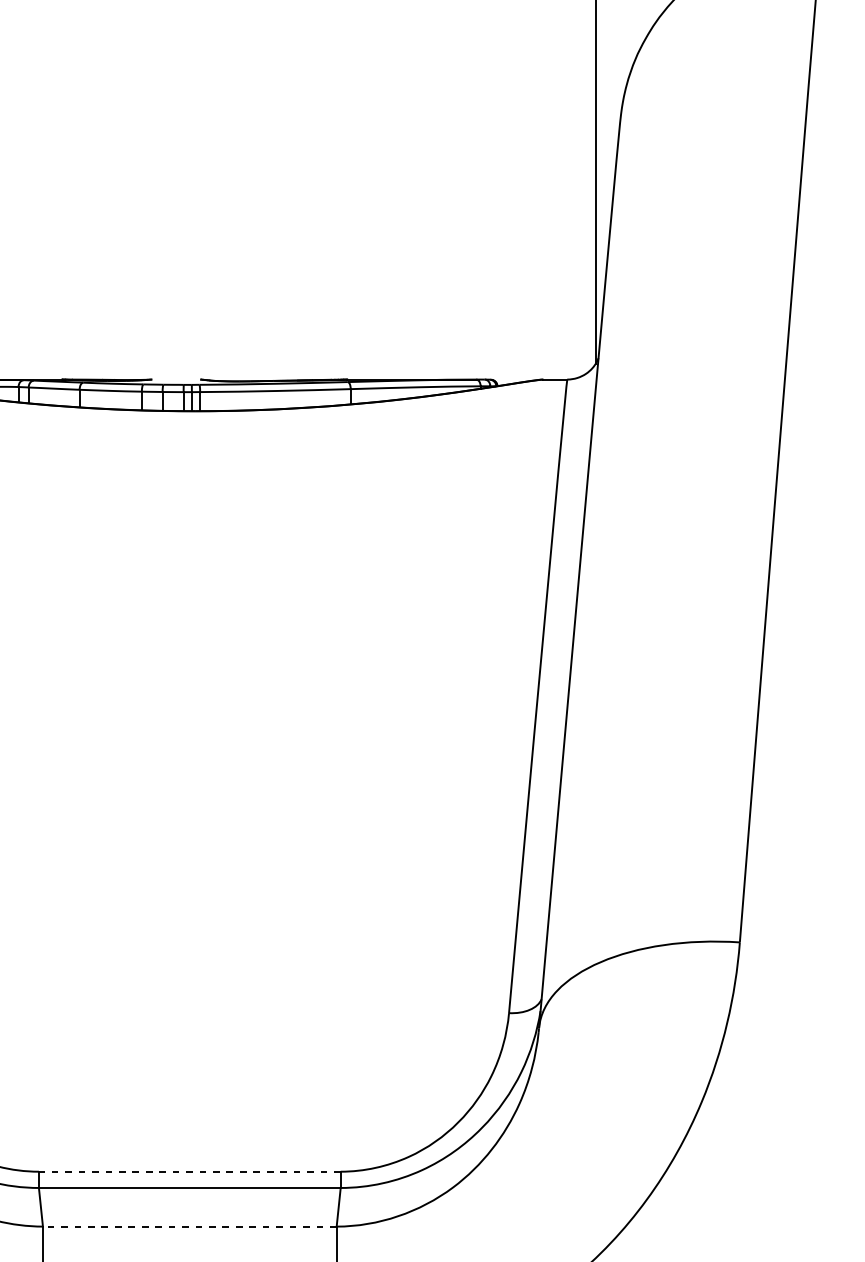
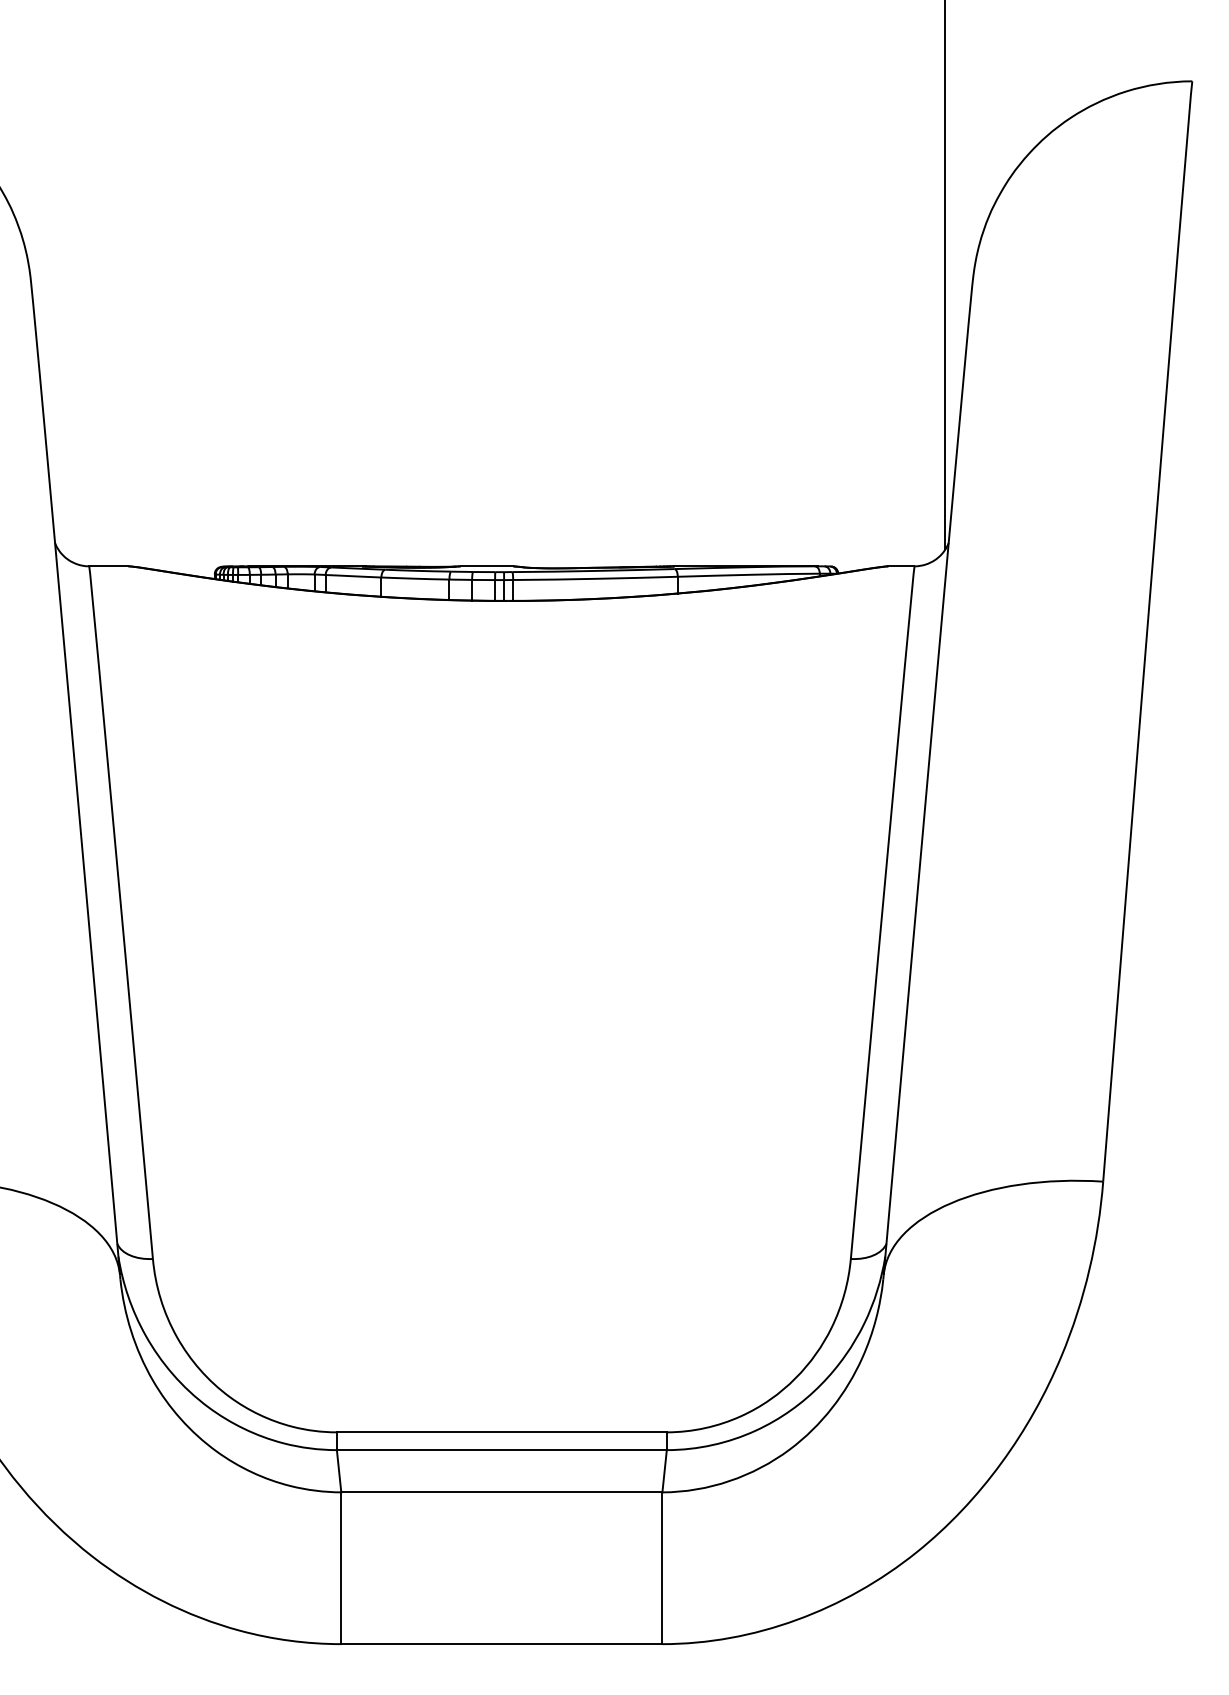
line: (175, 379) -> (486, 566), added
line: (189, 1171) -> (501, 1432), dashed -> solid
line: (189, 1226) -> (501, 1492), dashed -> solid

